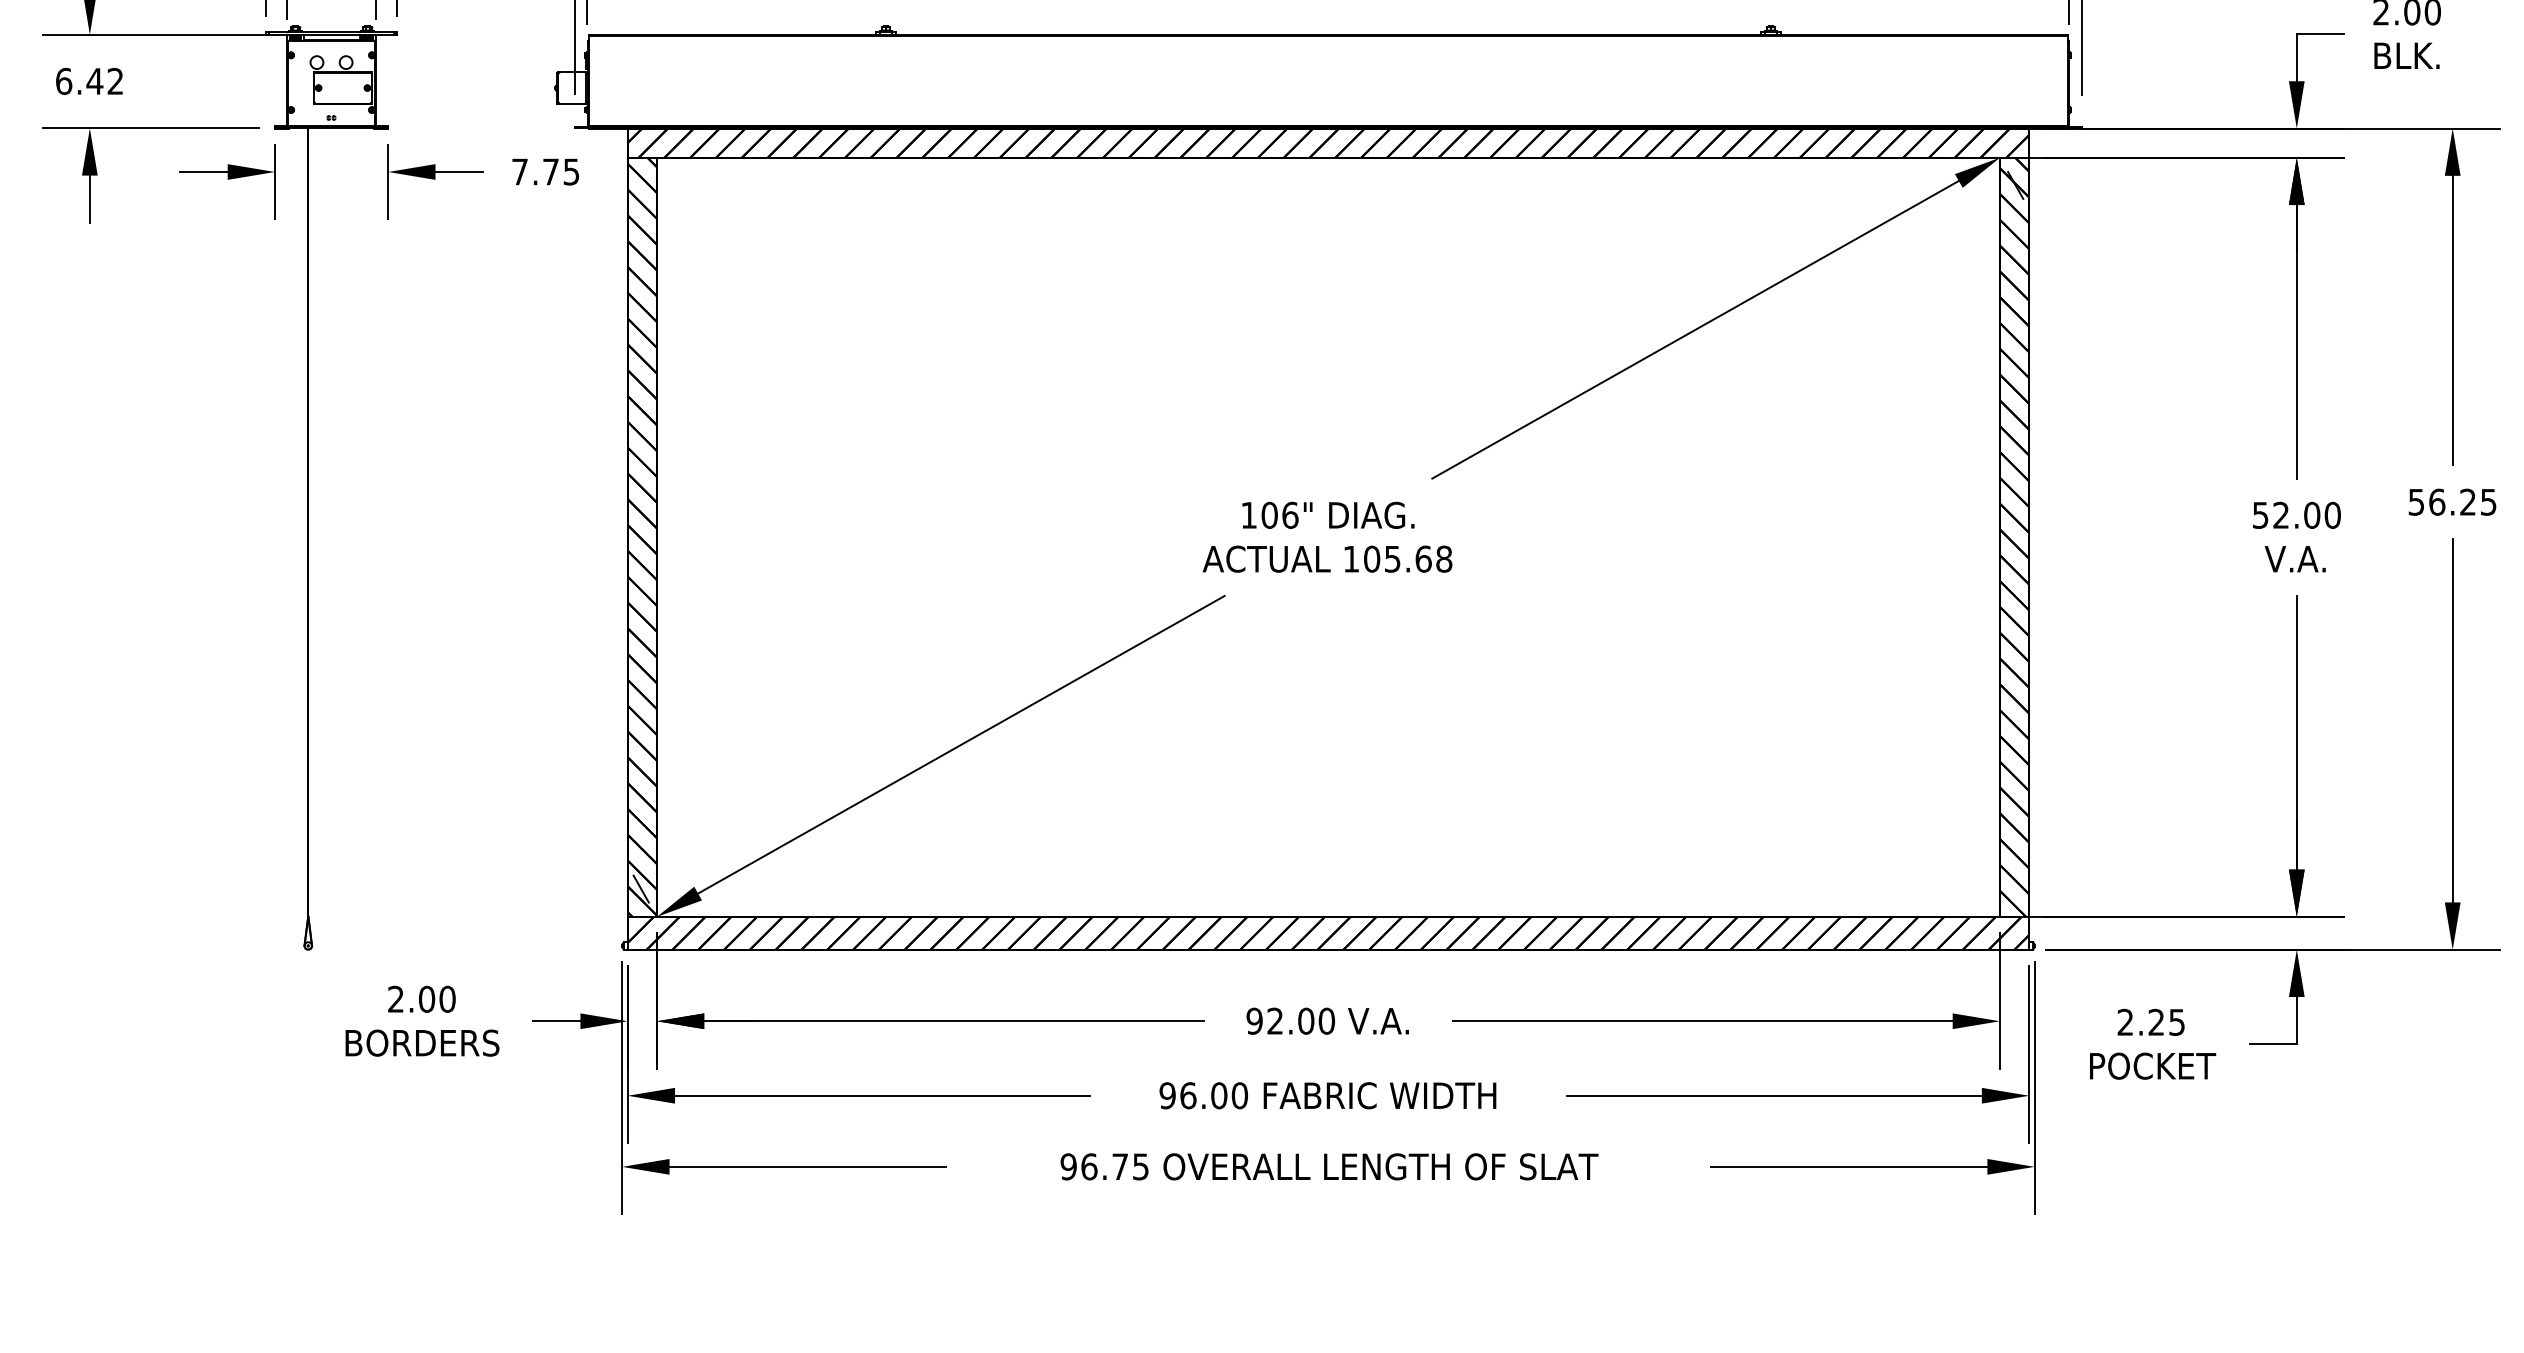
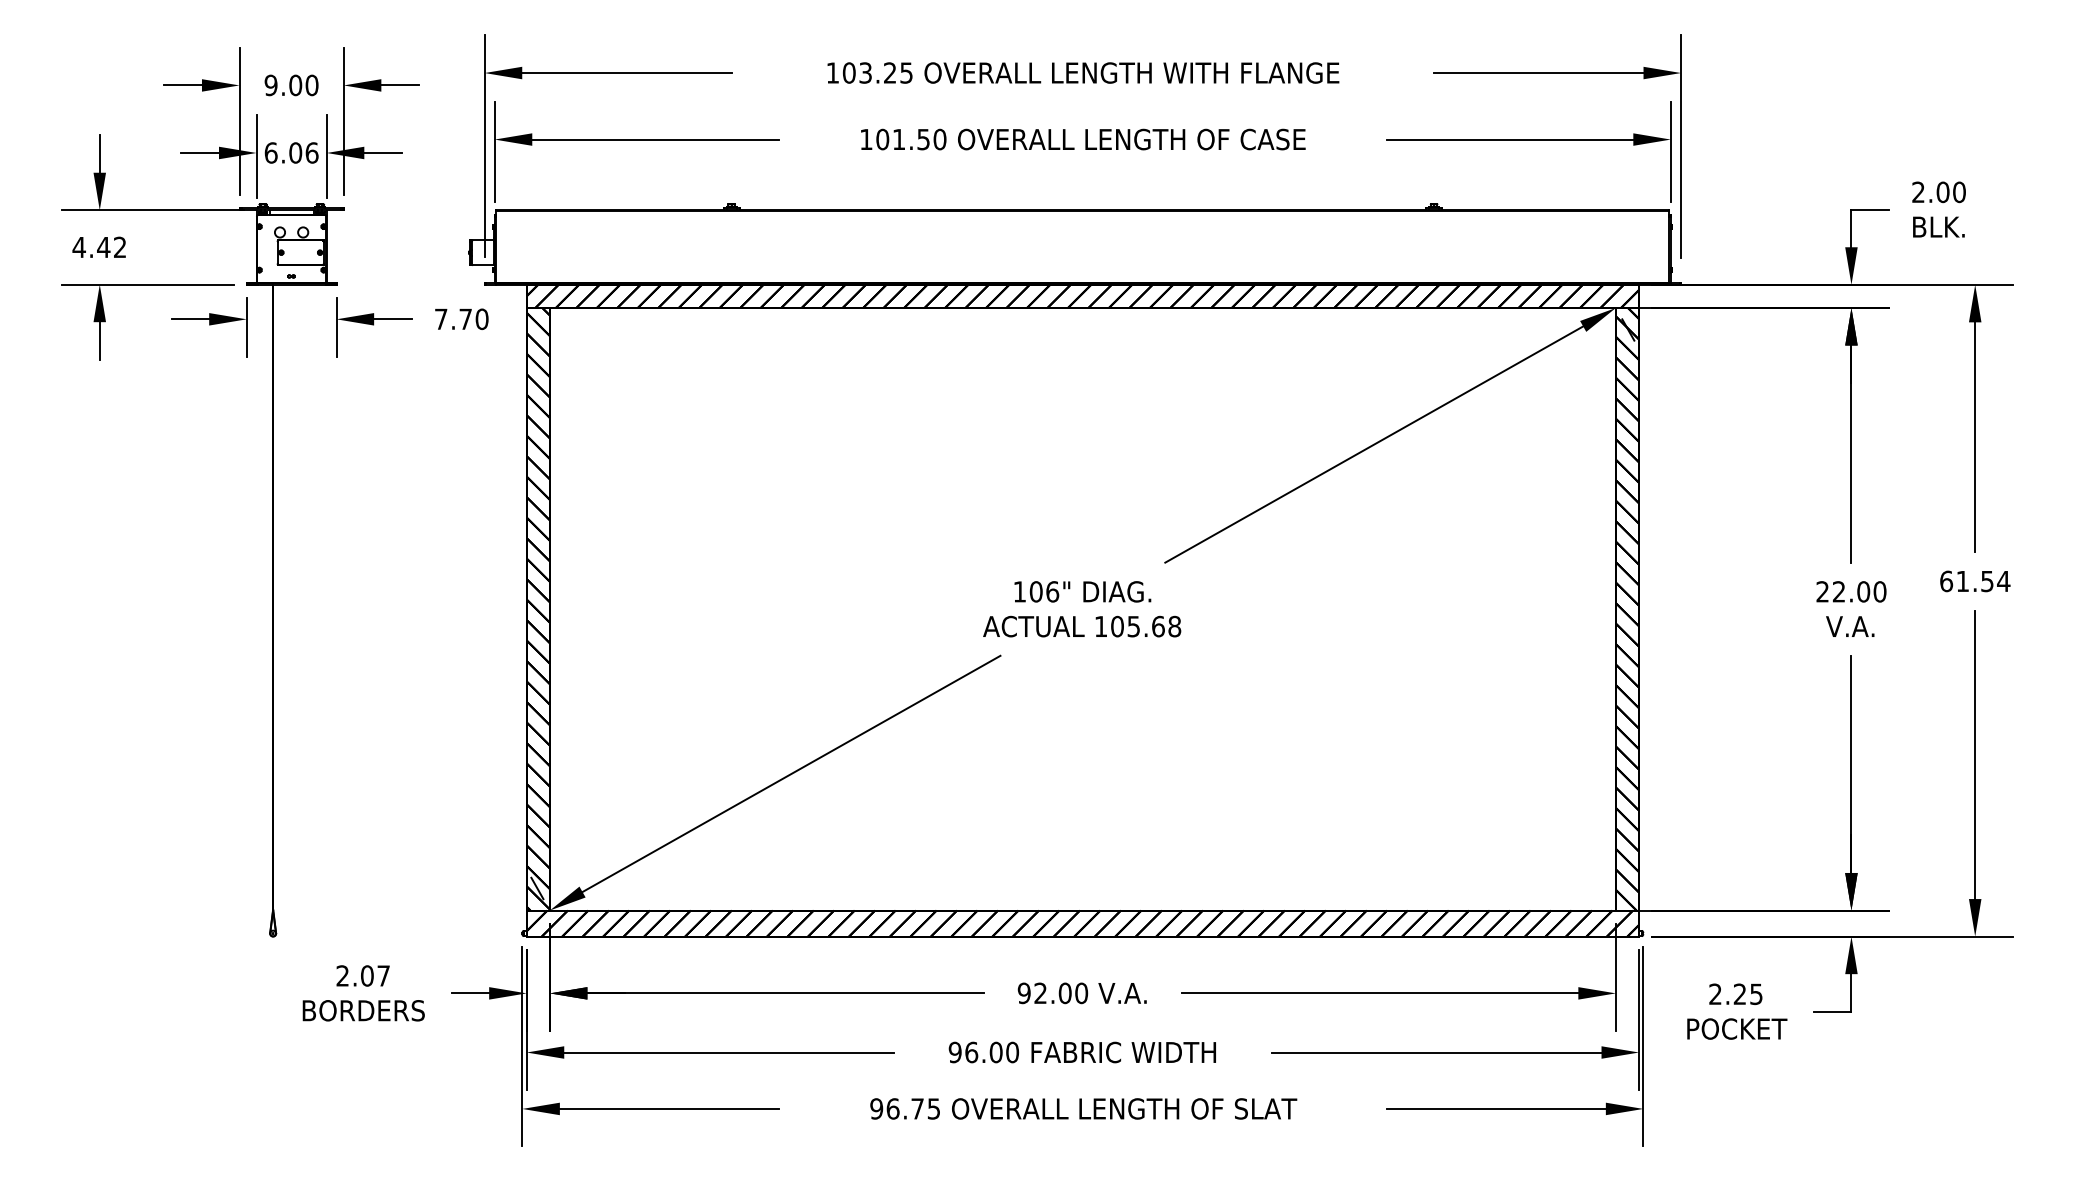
text: (63, 81) -> (78, 247), 6.42 -> 4.42
text: (570, 172) -> (481, 319), 7.75 -> 7.70
text: (2453, 502) -> (1975, 581), 56.25 -> 61.54
text: (2260, 514) -> (1822, 591), 52.00 -> 22.00
text: (447, 998) -> (383, 975), 2.00 -> 2.07

